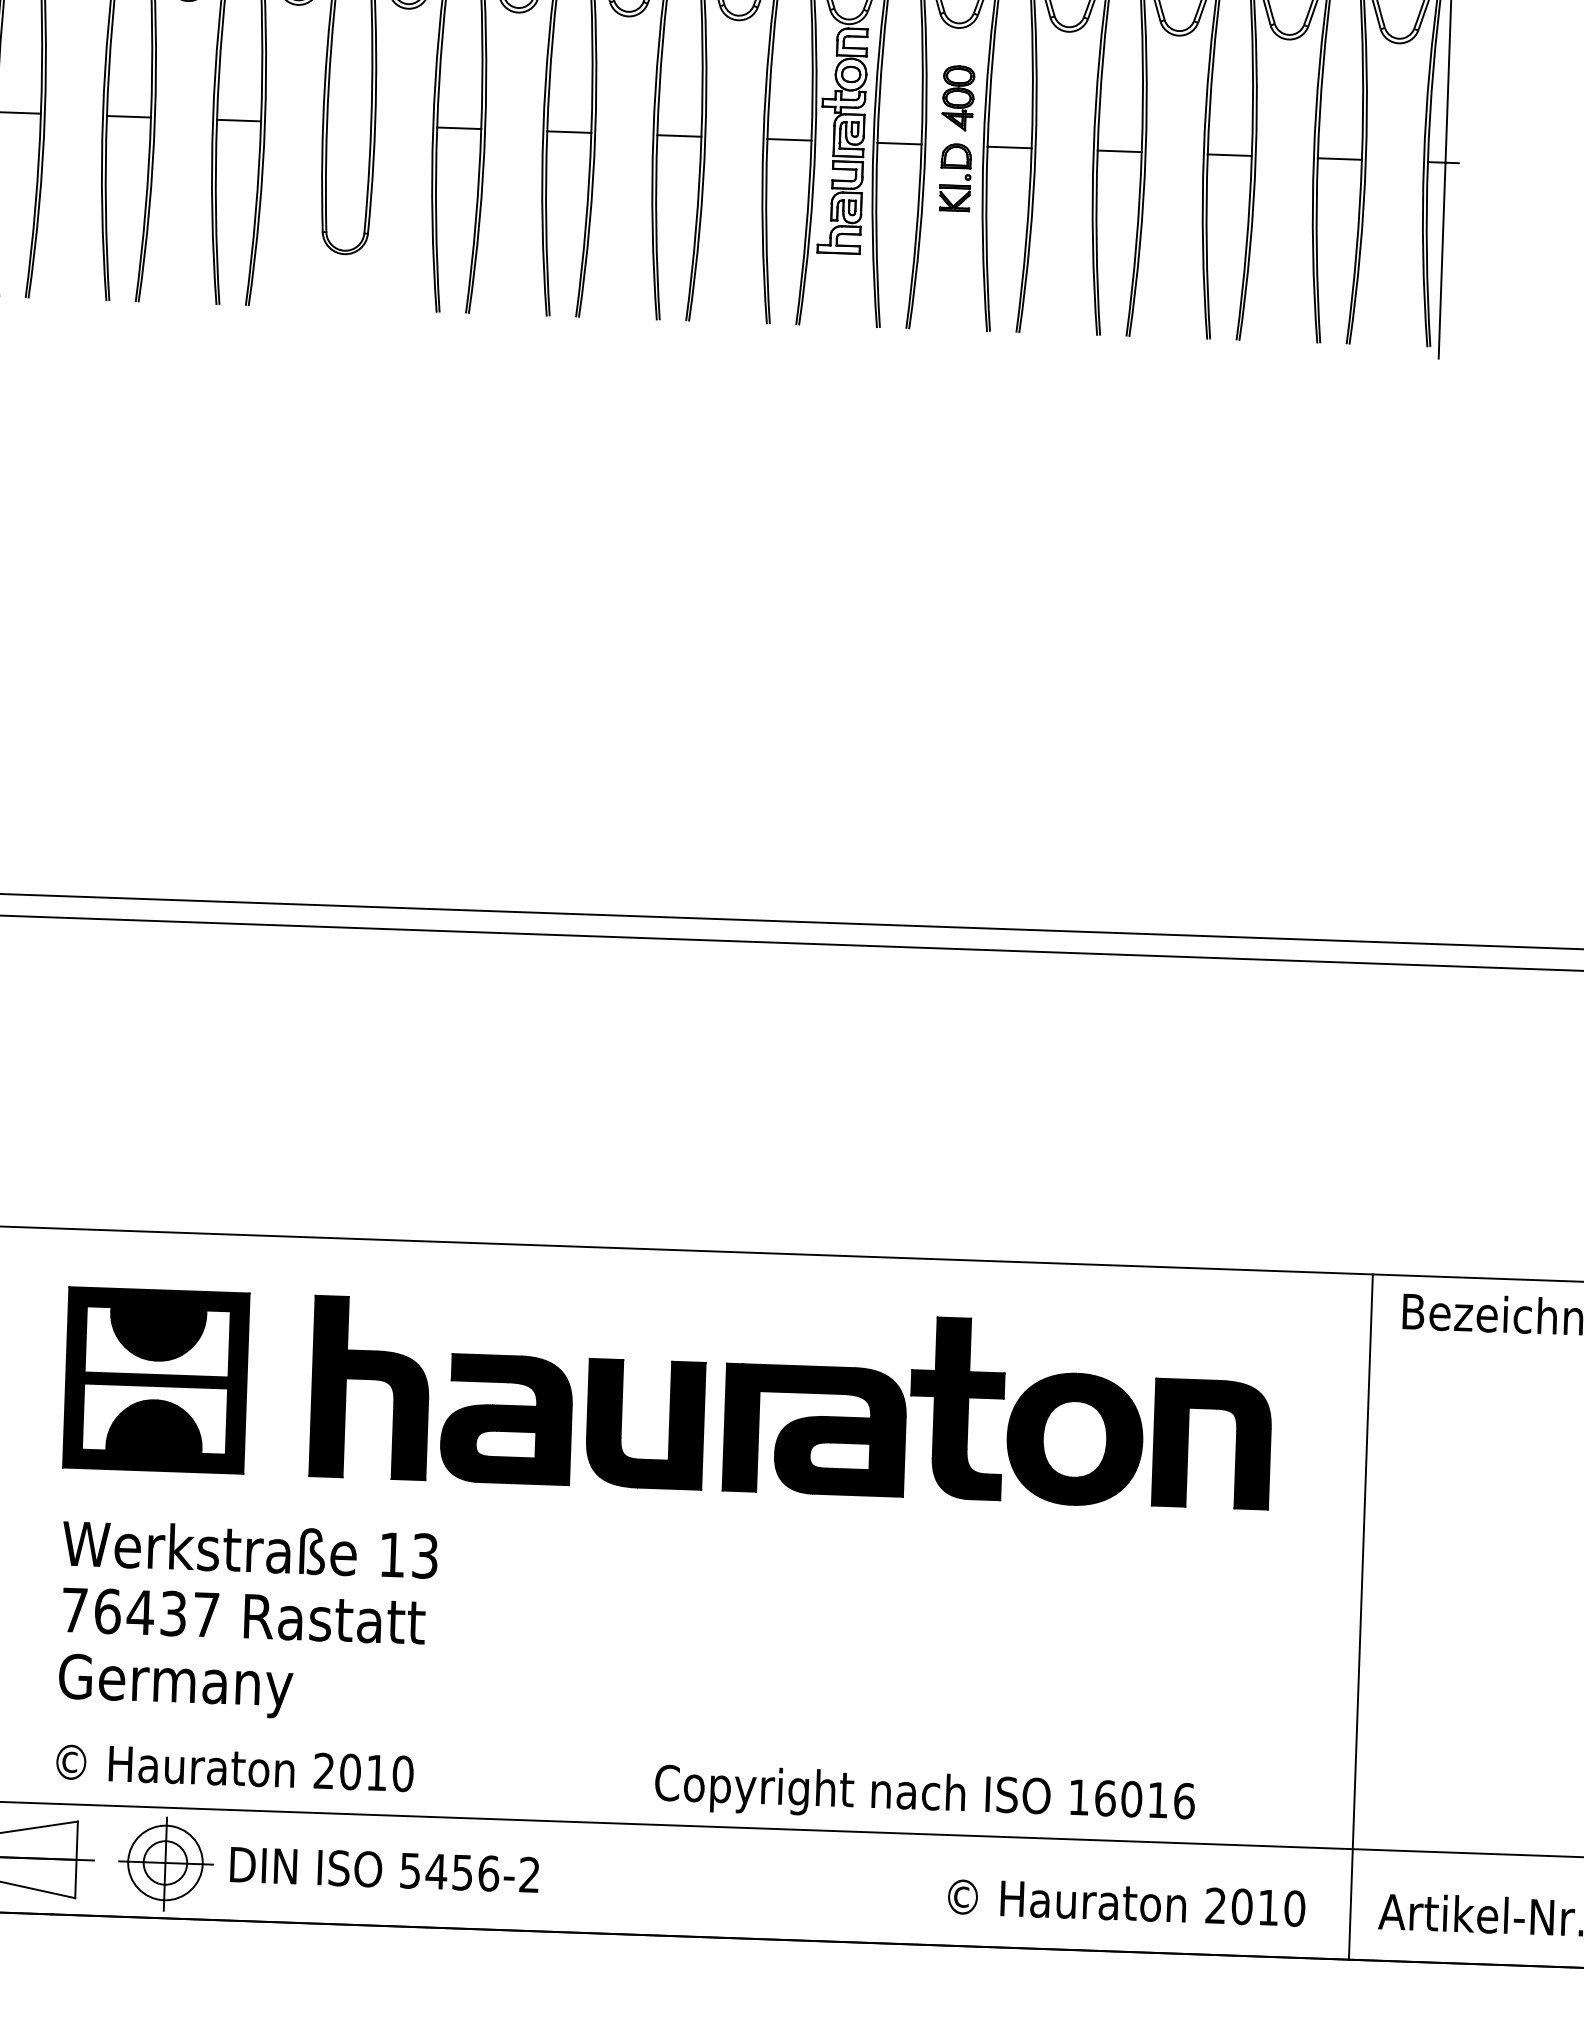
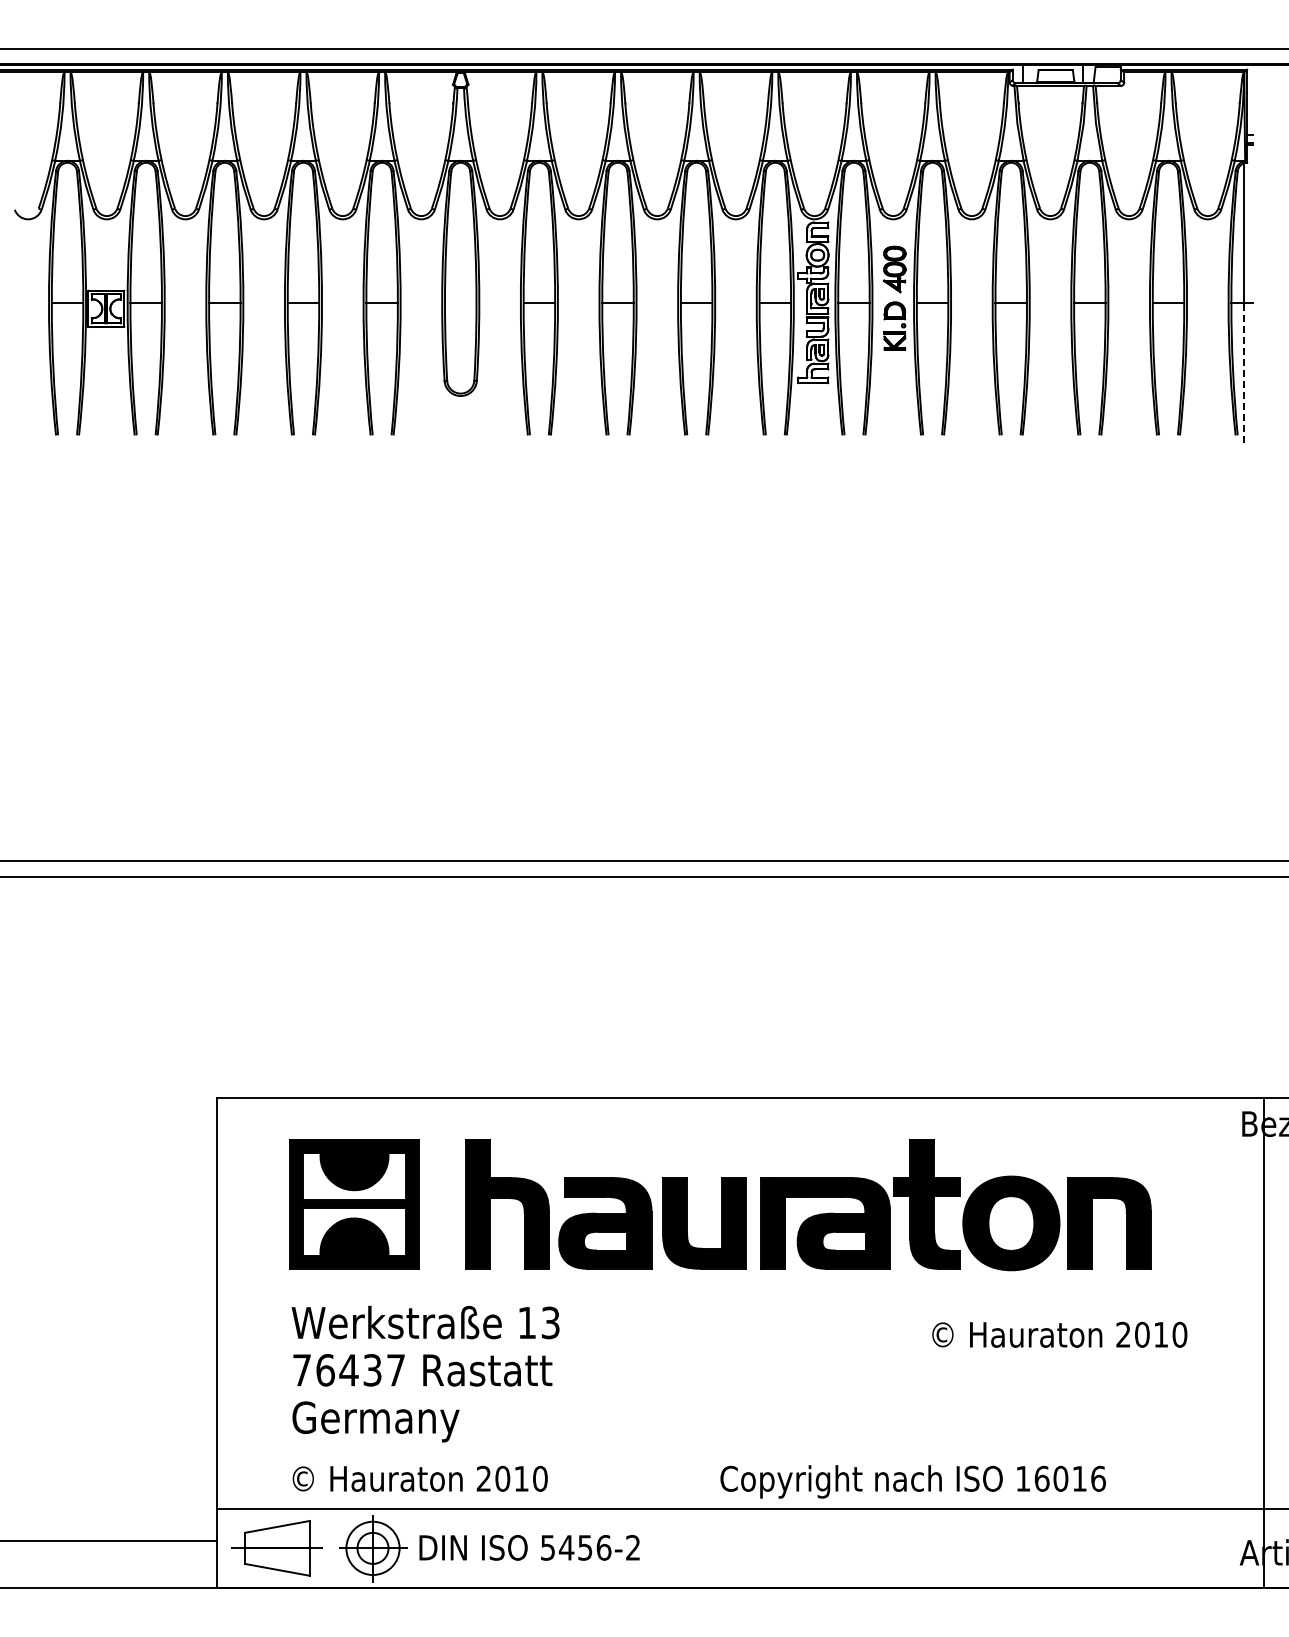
line: (1441, 260) -> (1243, 373), solid -> dashed
line: (1360, 1616) -> (1263, 1342), moved
text: (1126, 1902) -> (1059, 1334), moved

